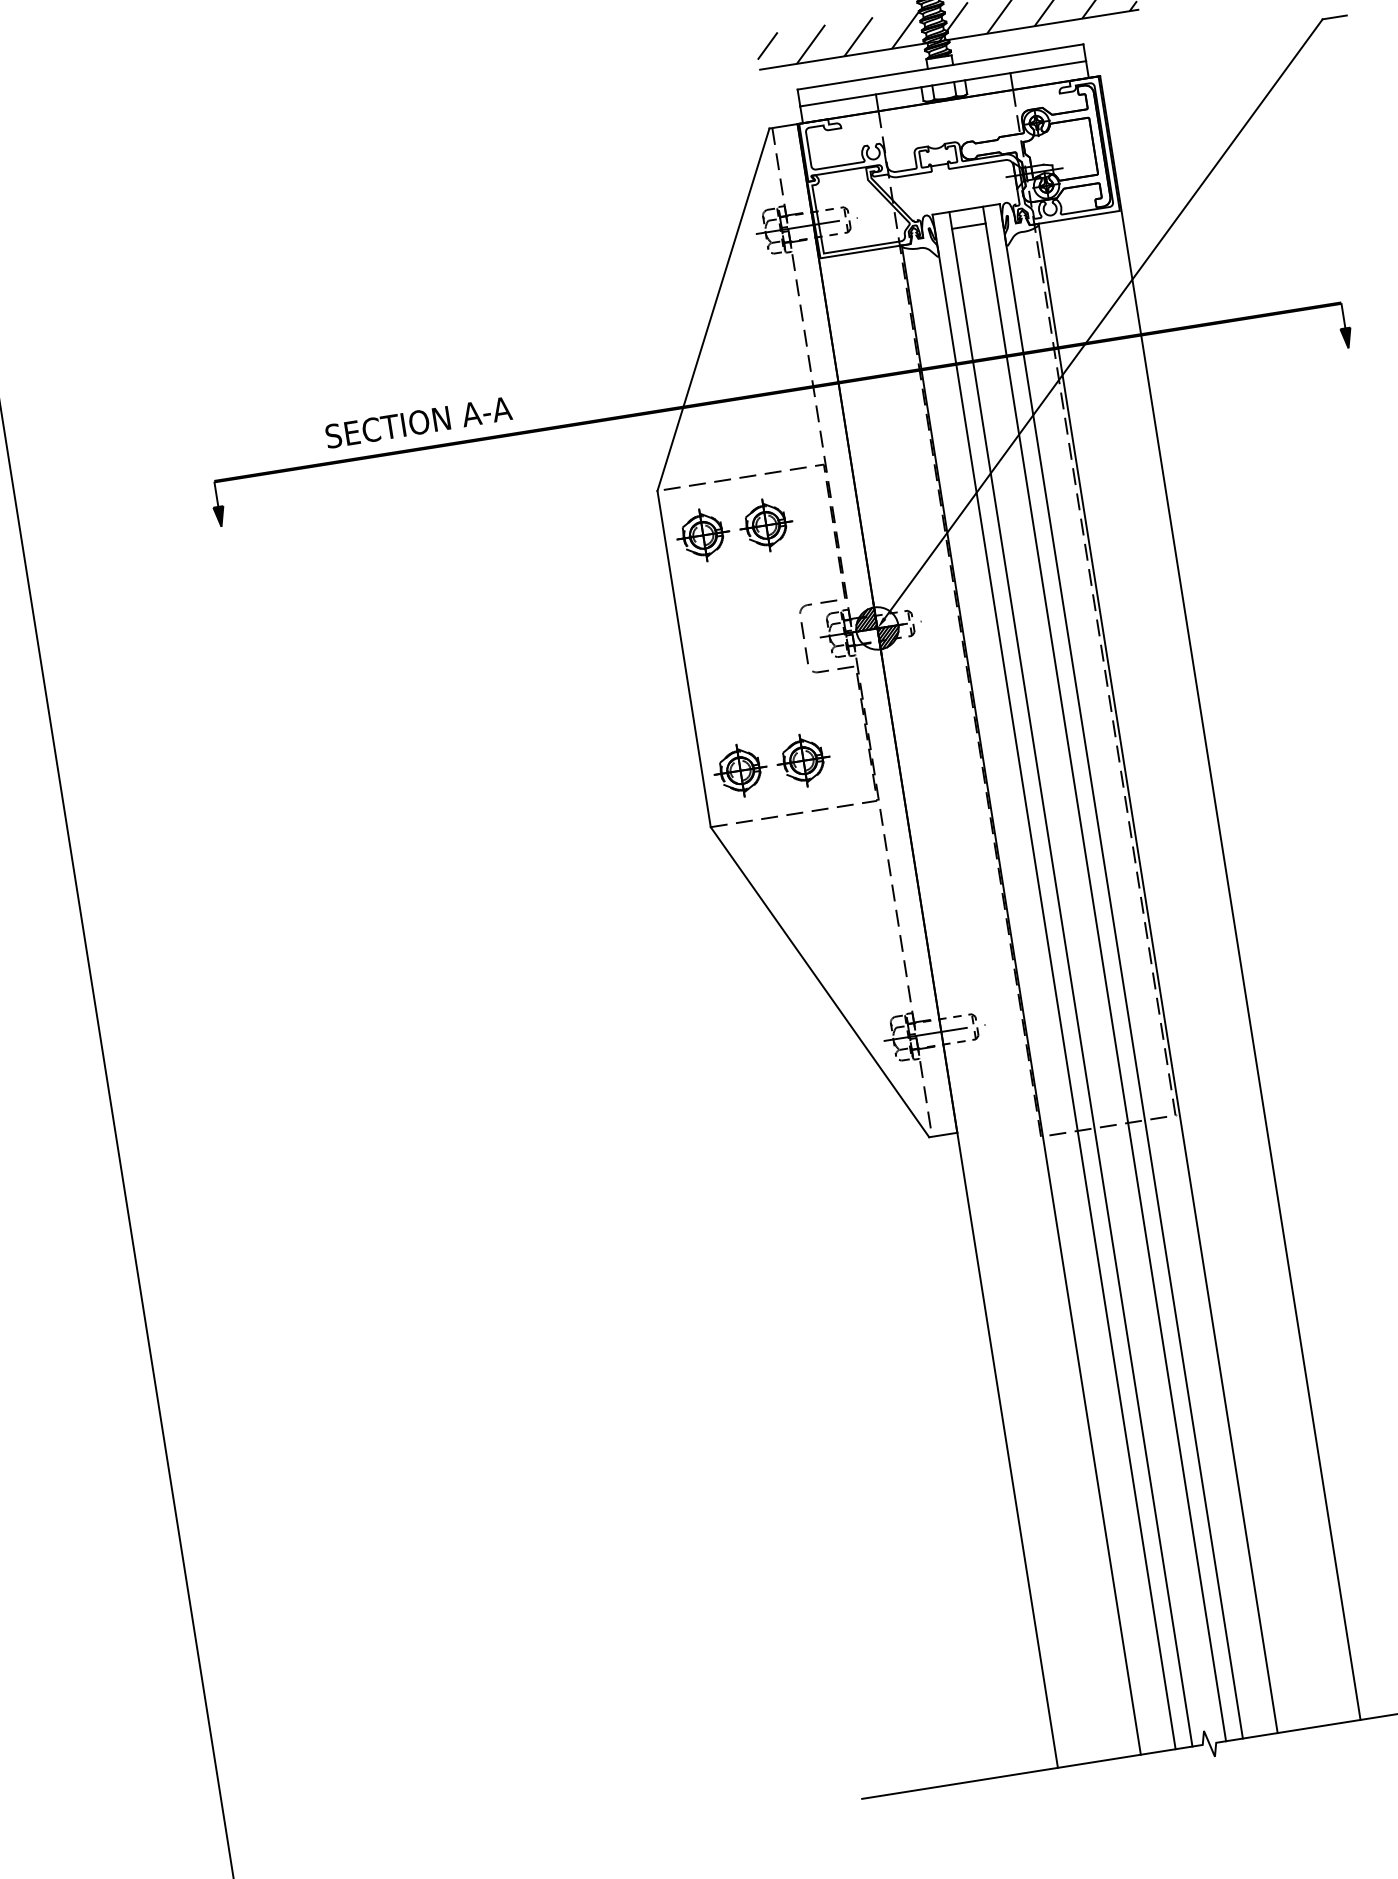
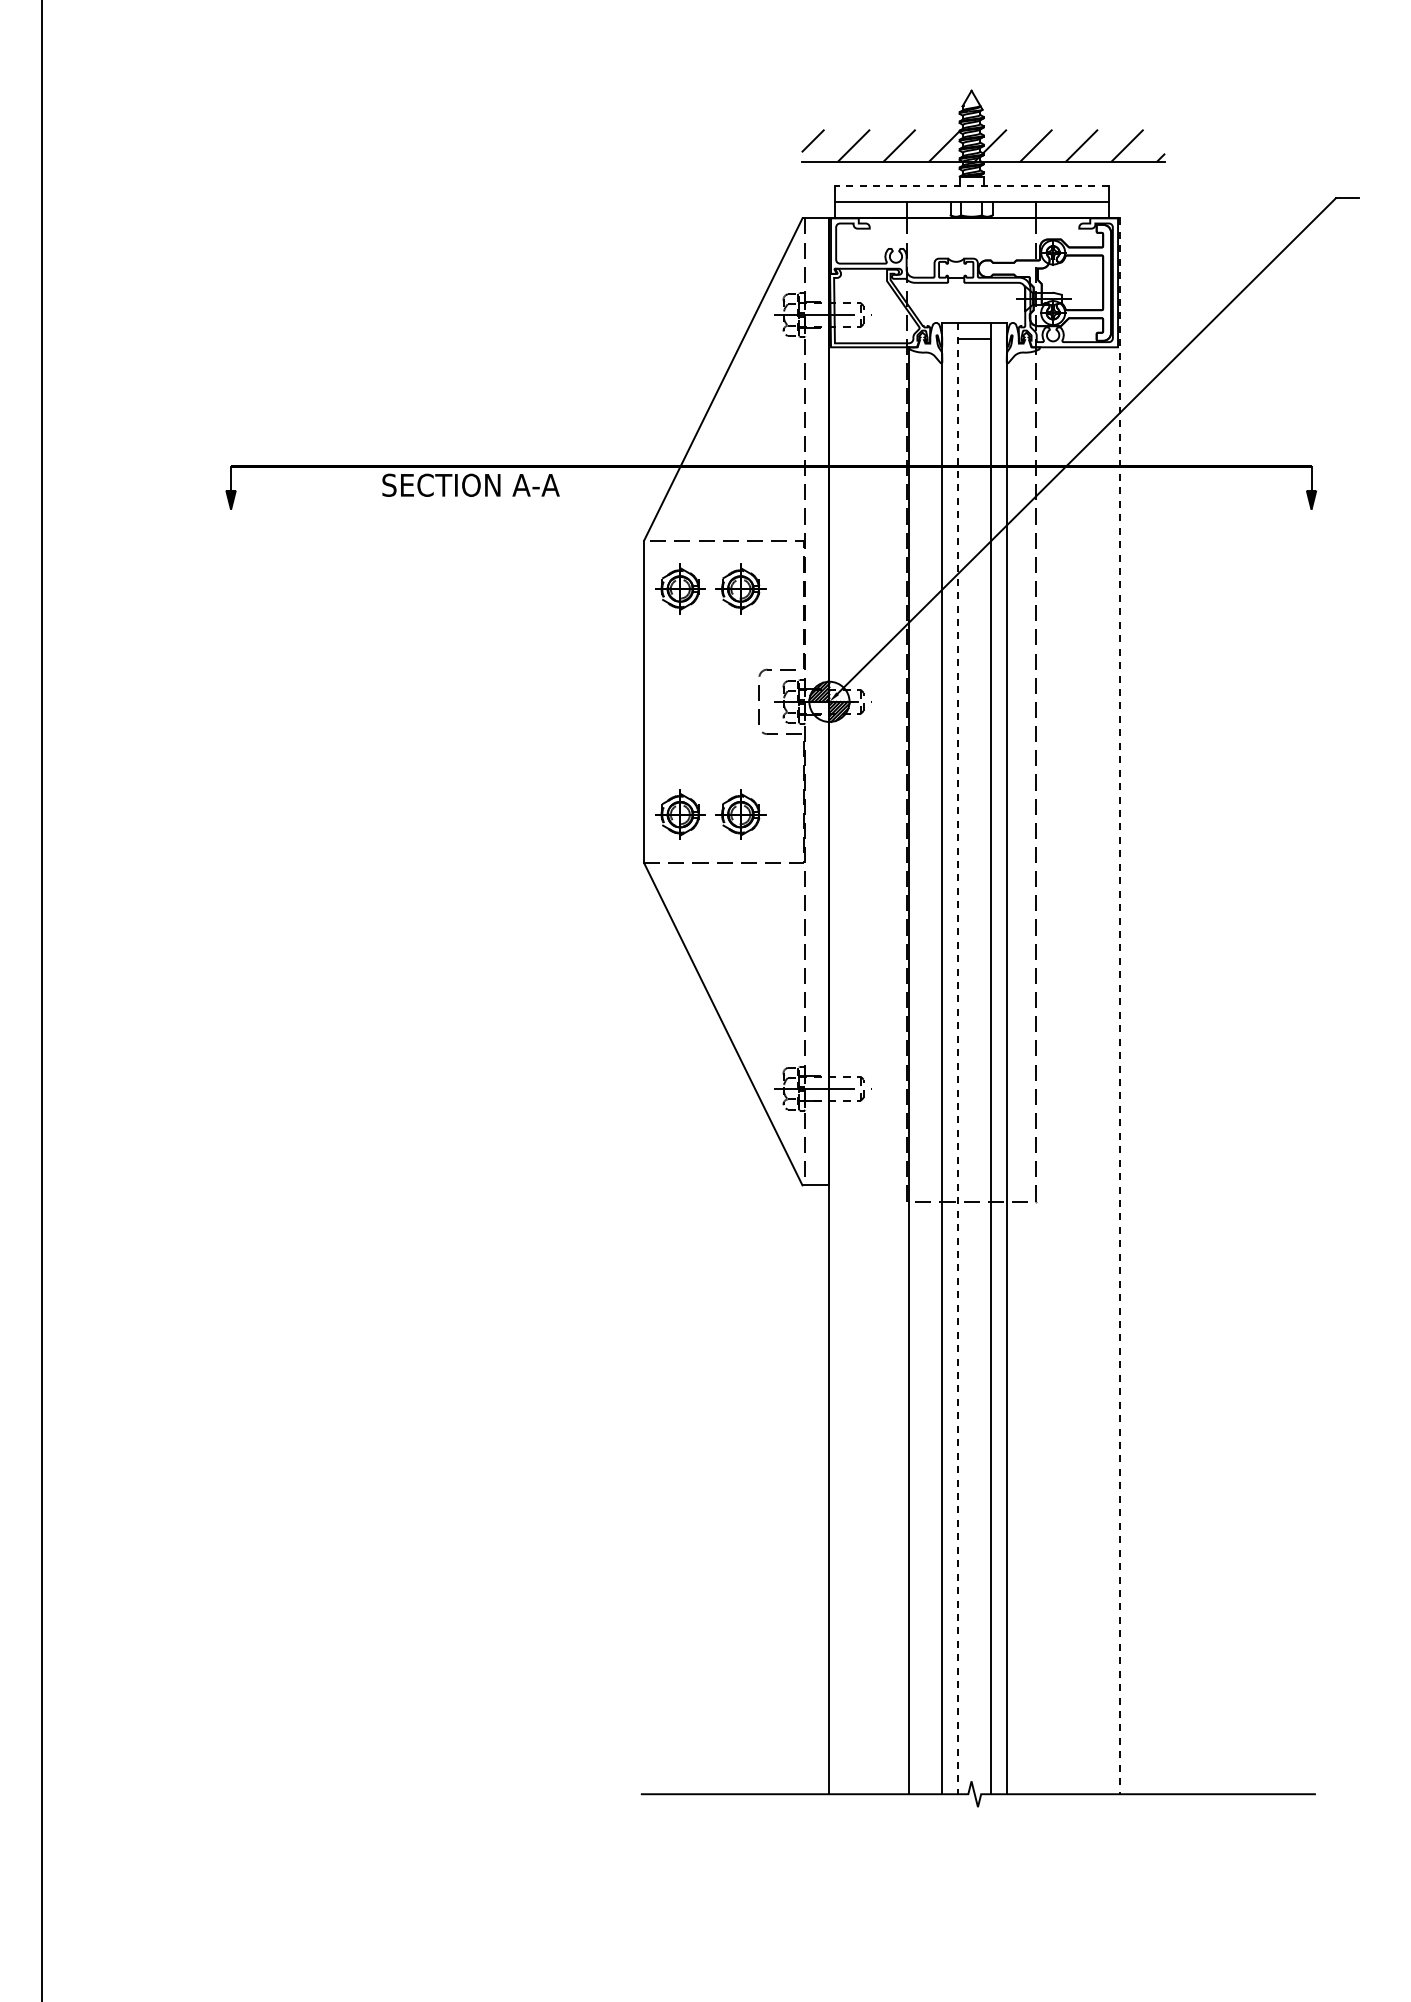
line: (940, 67) -> (971, 186), solid -> dashed
text: (418, 421) -> (470, 484), moved
line: (1230, 898) -> (1119, 1006), solid -> dashed
line: (1158, 978) -> (1040, 1070), removed
line: (1070, 979) -> (958, 1058), solid -> dashed

